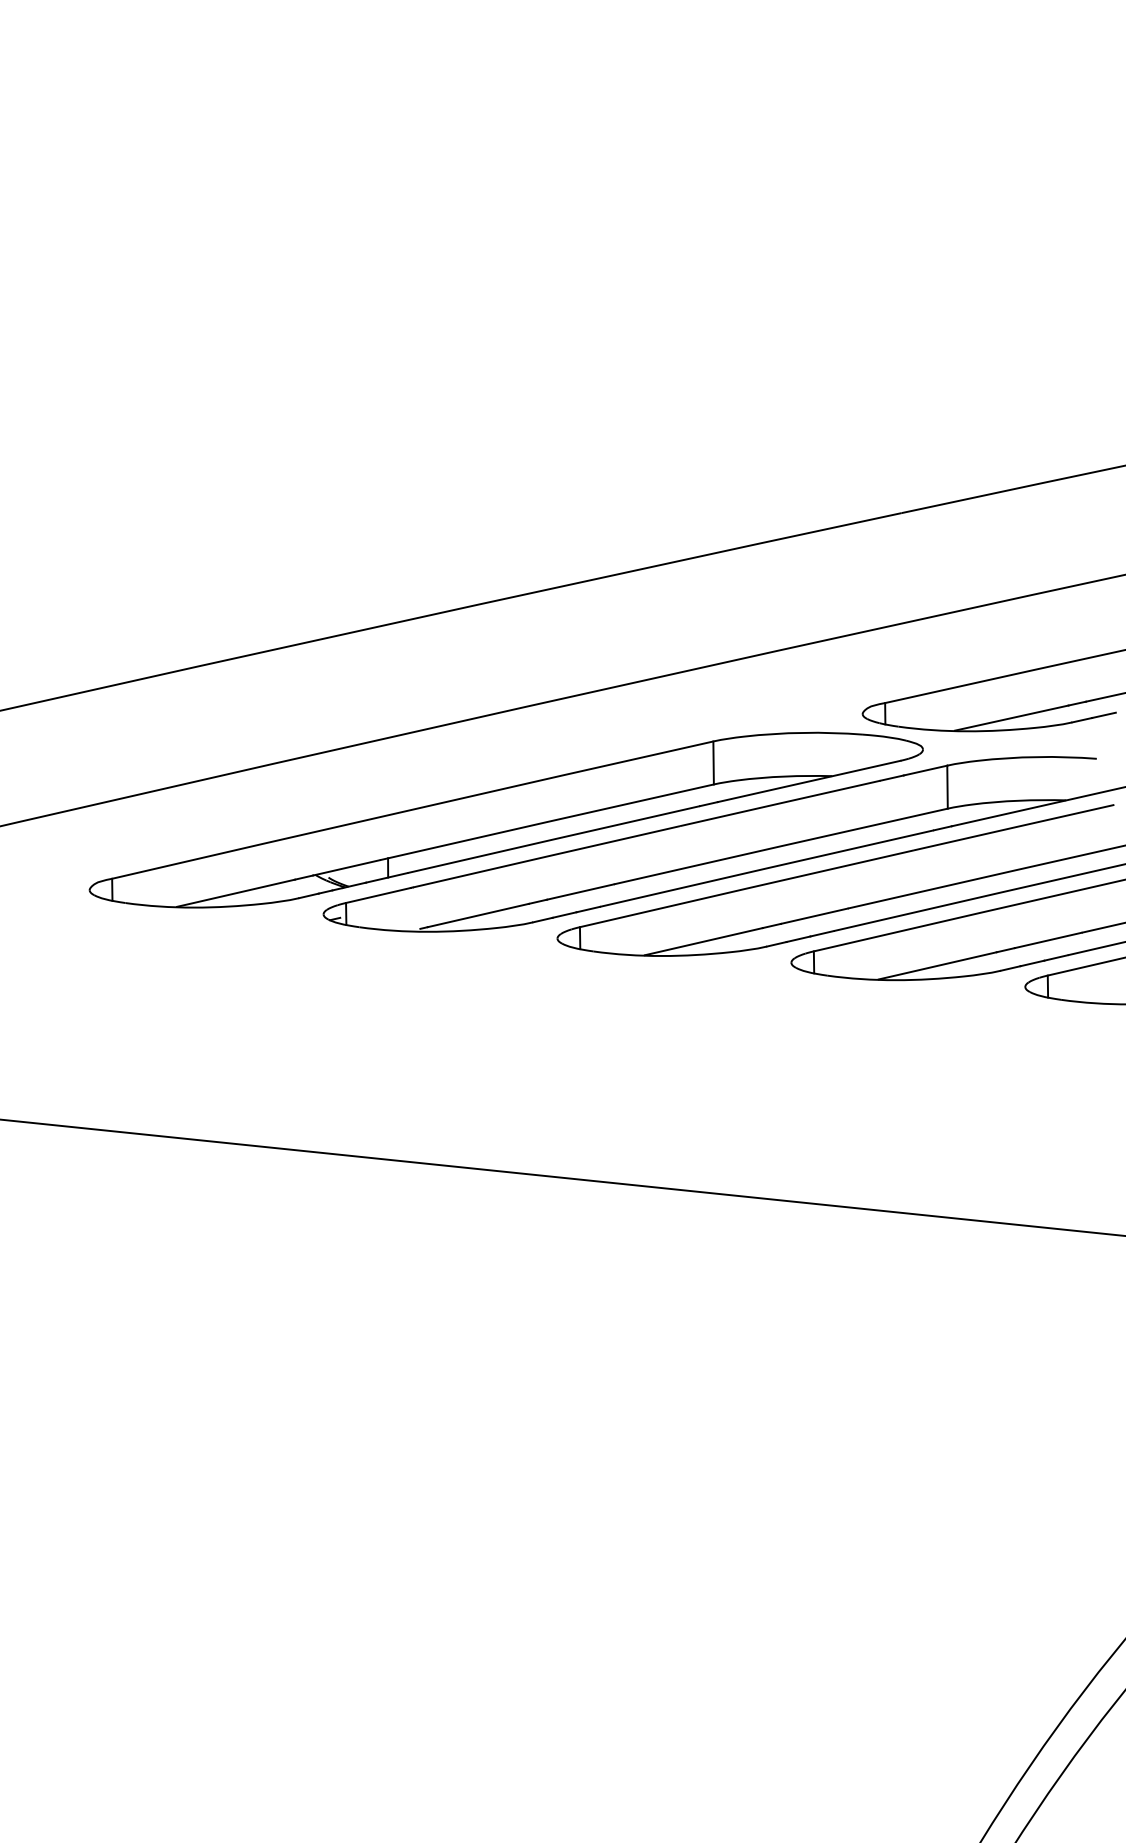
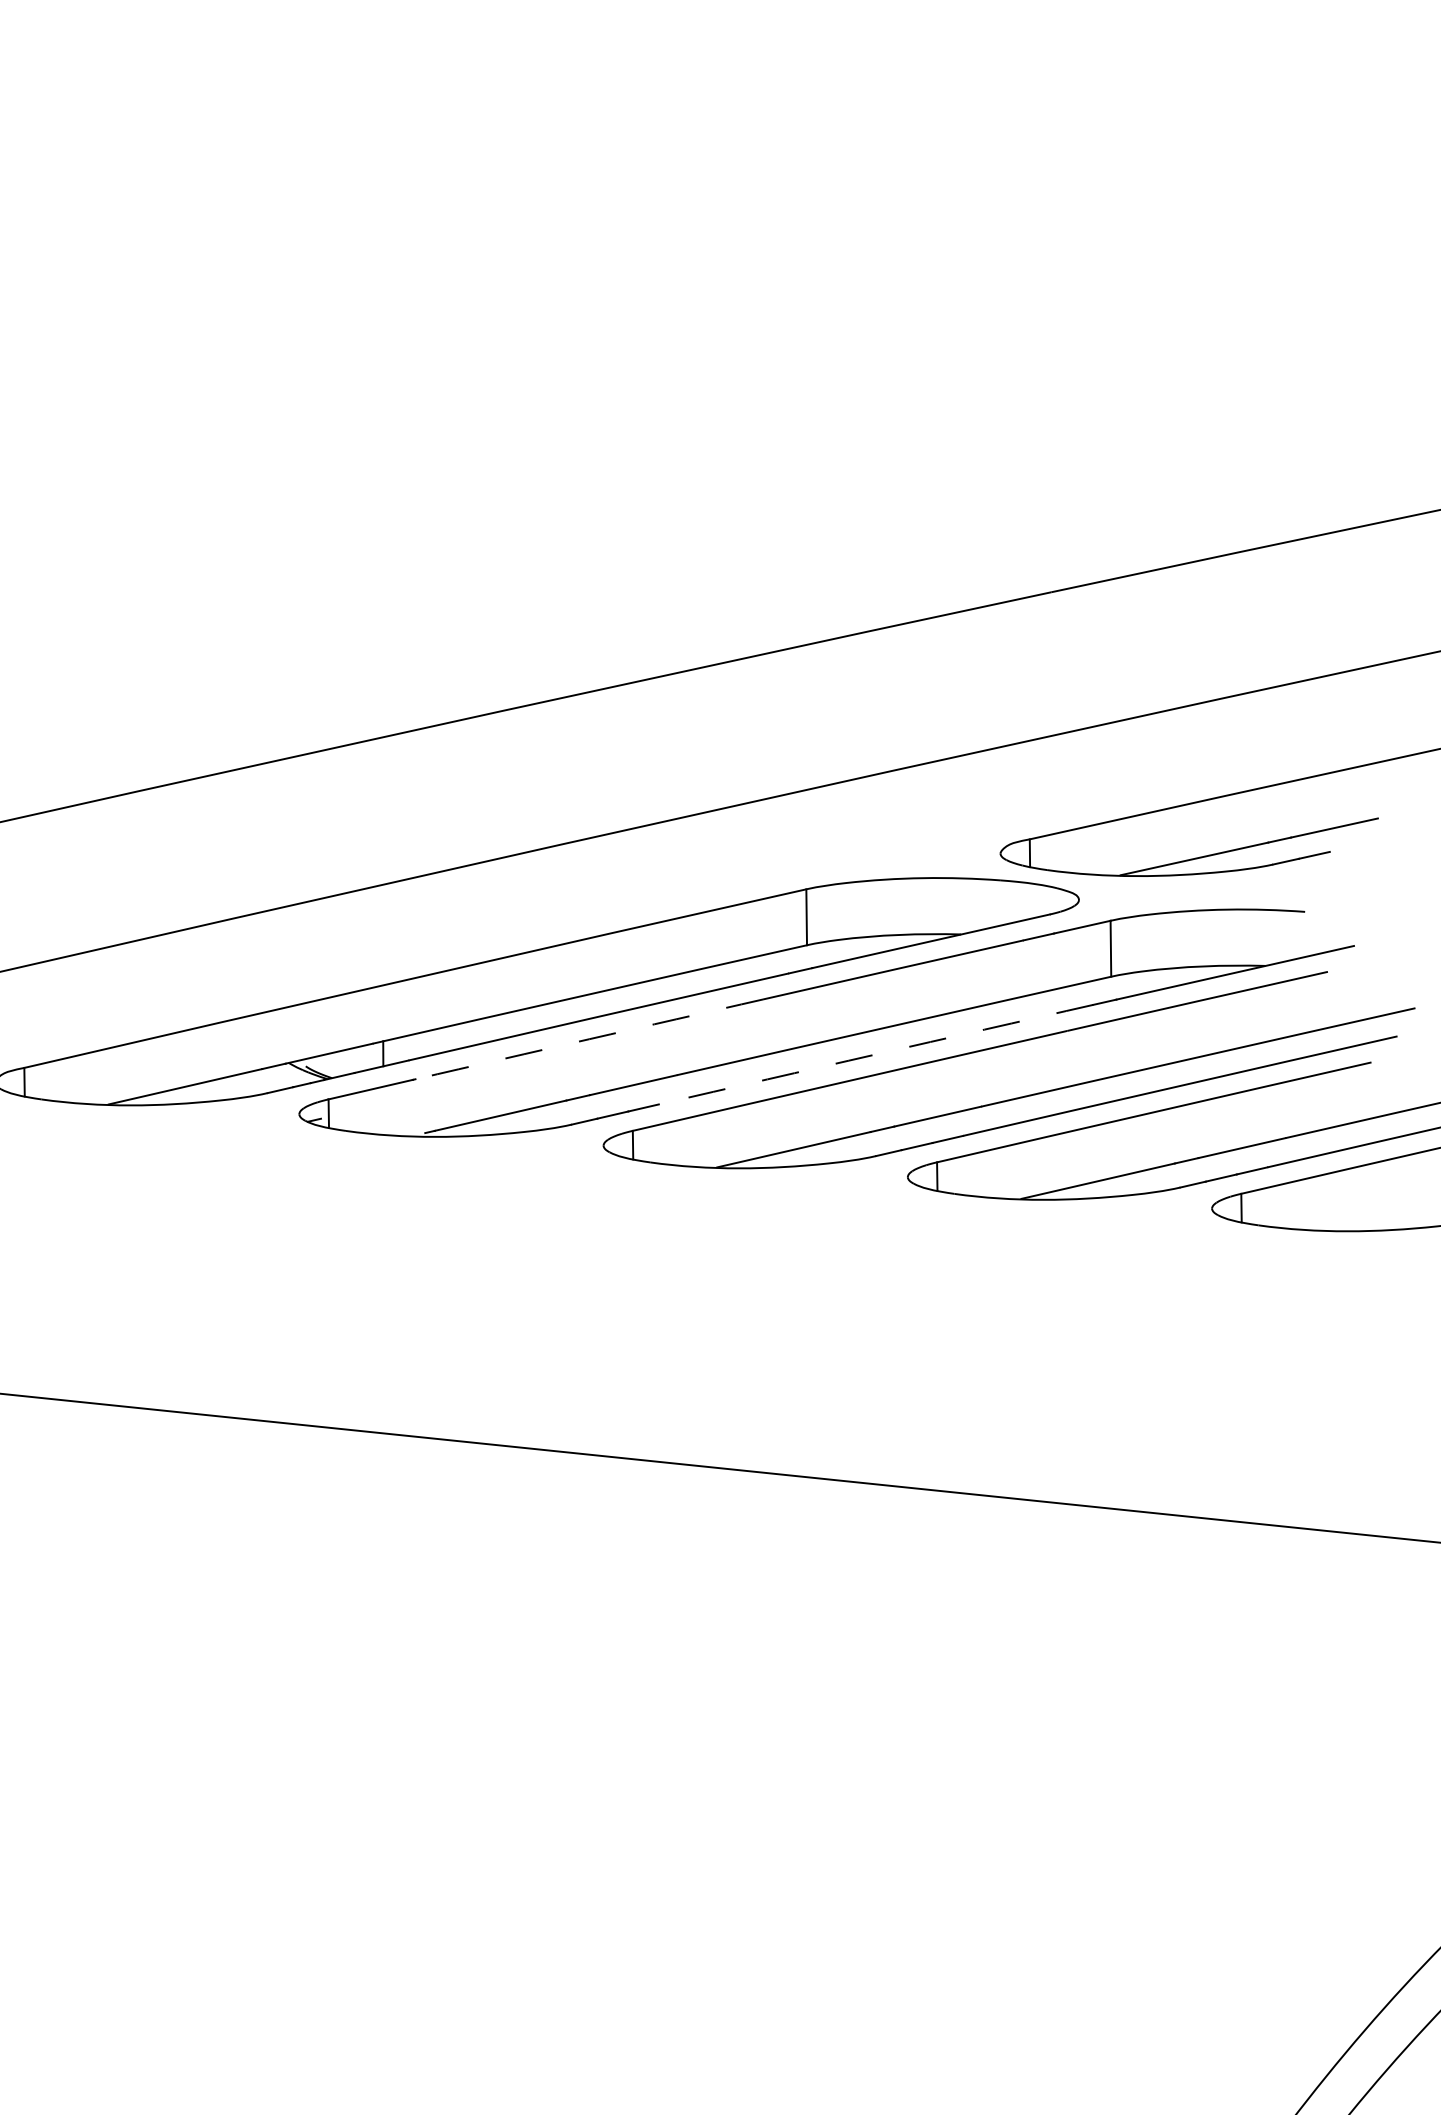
arc: (546, 856) -> (589, 1038), solid -> dashed
arc: (766, 868) -> (875, 1054), solid -> dashed

